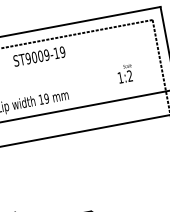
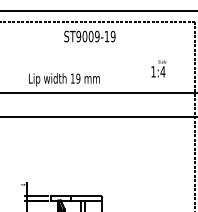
text: (39, 56) -> (89, 36), moved
text: (129, 75) -> (162, 71), 1:2 -> 1:4

